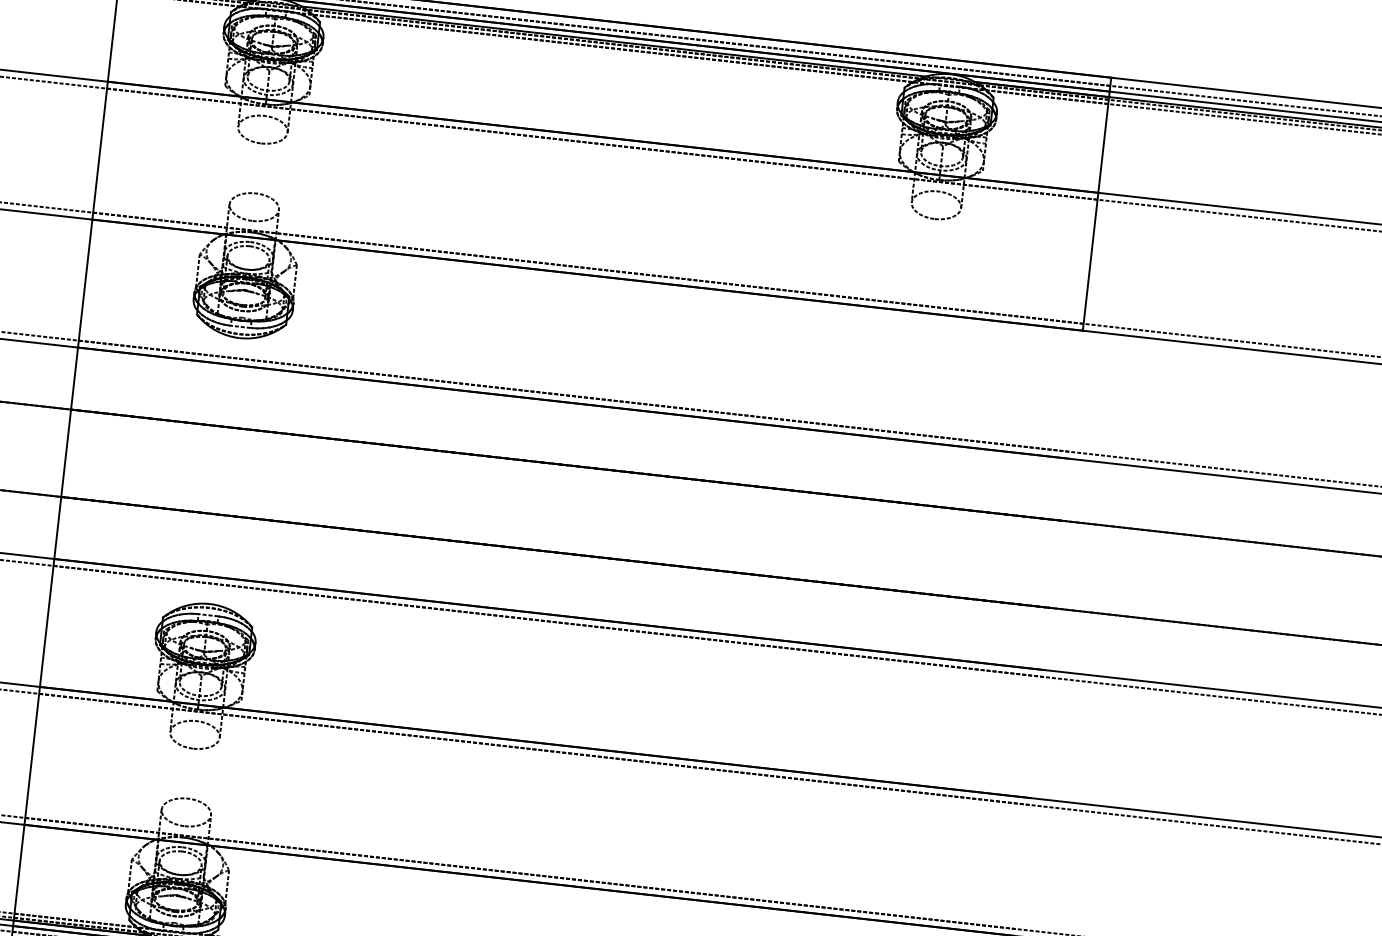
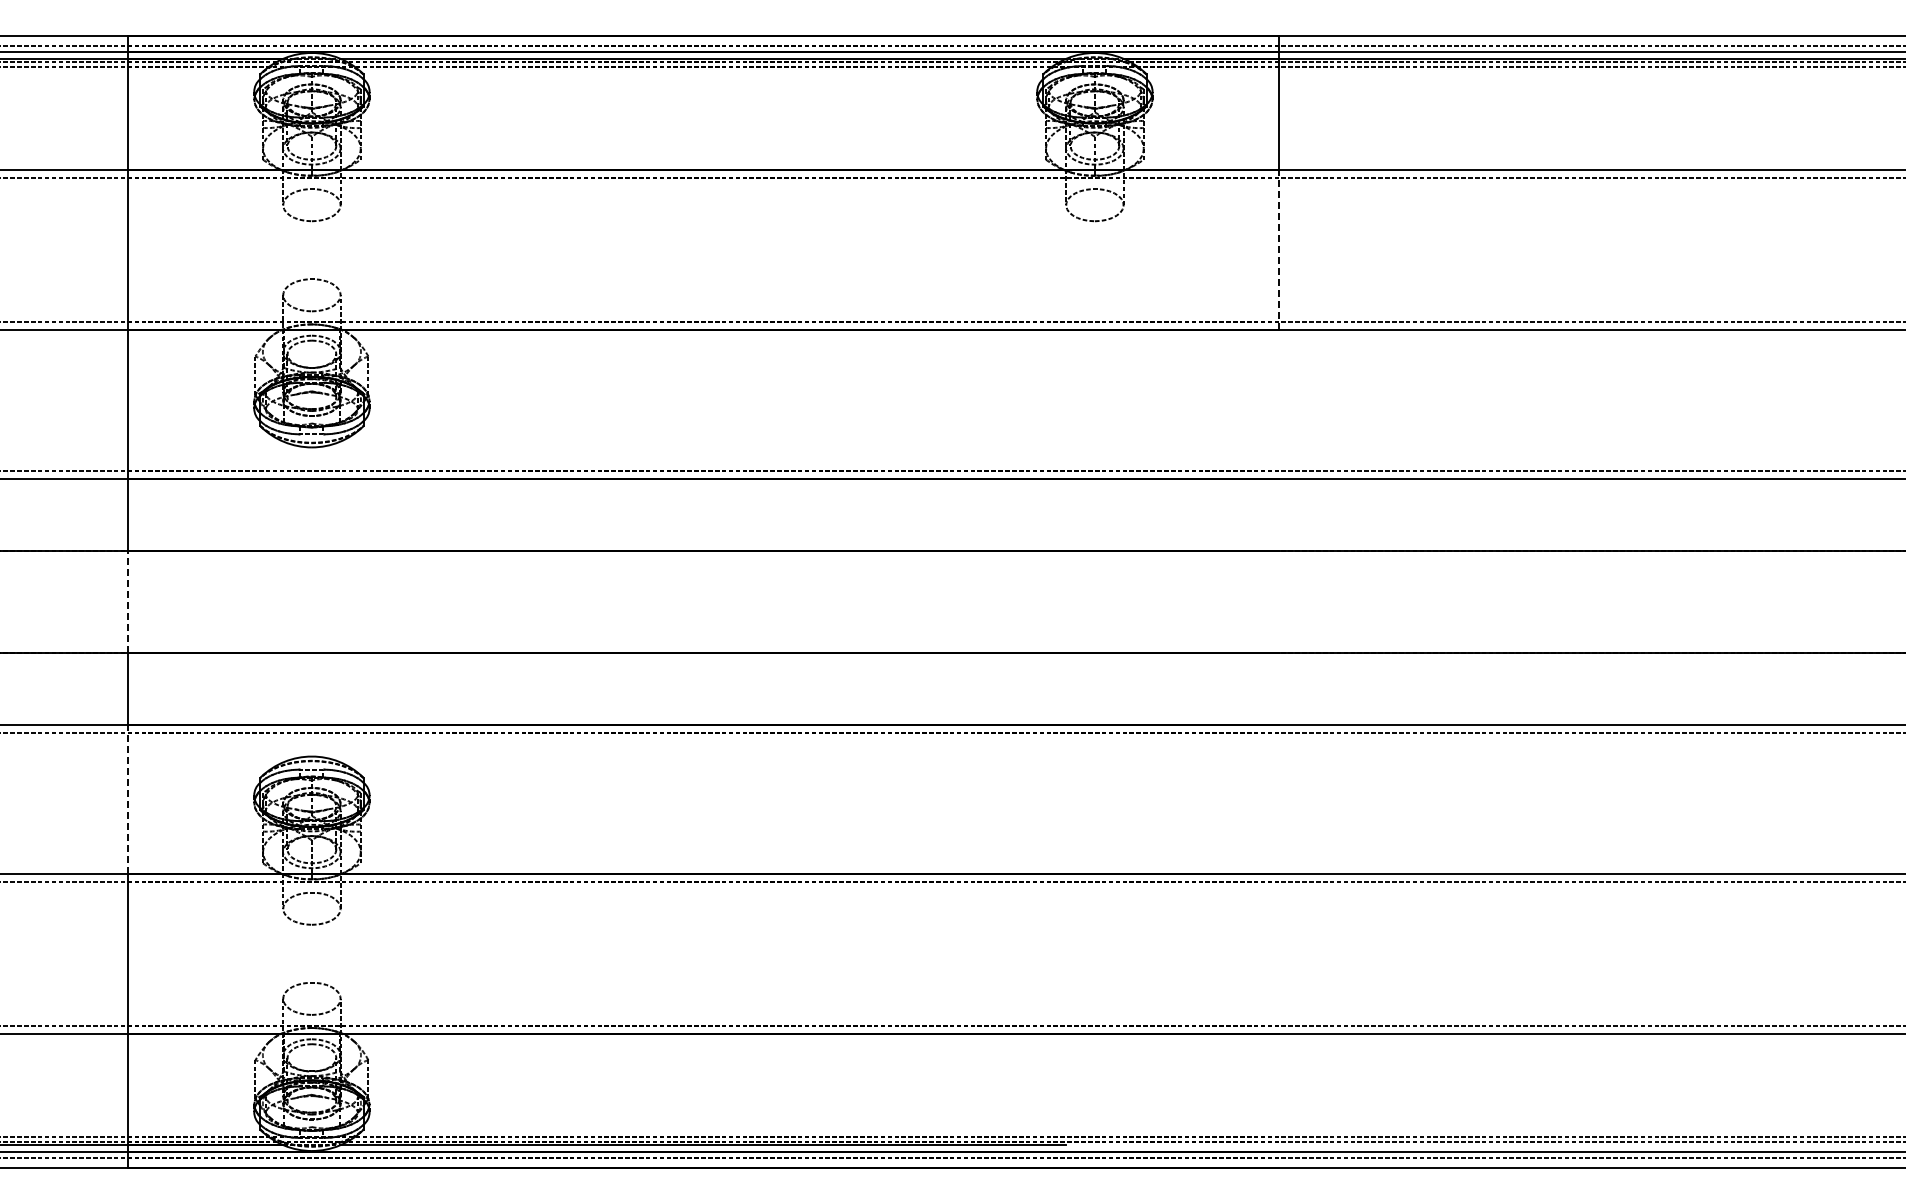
line: (1090, 261) -> (1279, 249), solid -> dashed
line: (65, 453) -> (127, 602), solid -> dashed
line: (47, 622) -> (127, 798), solid -> dashed

